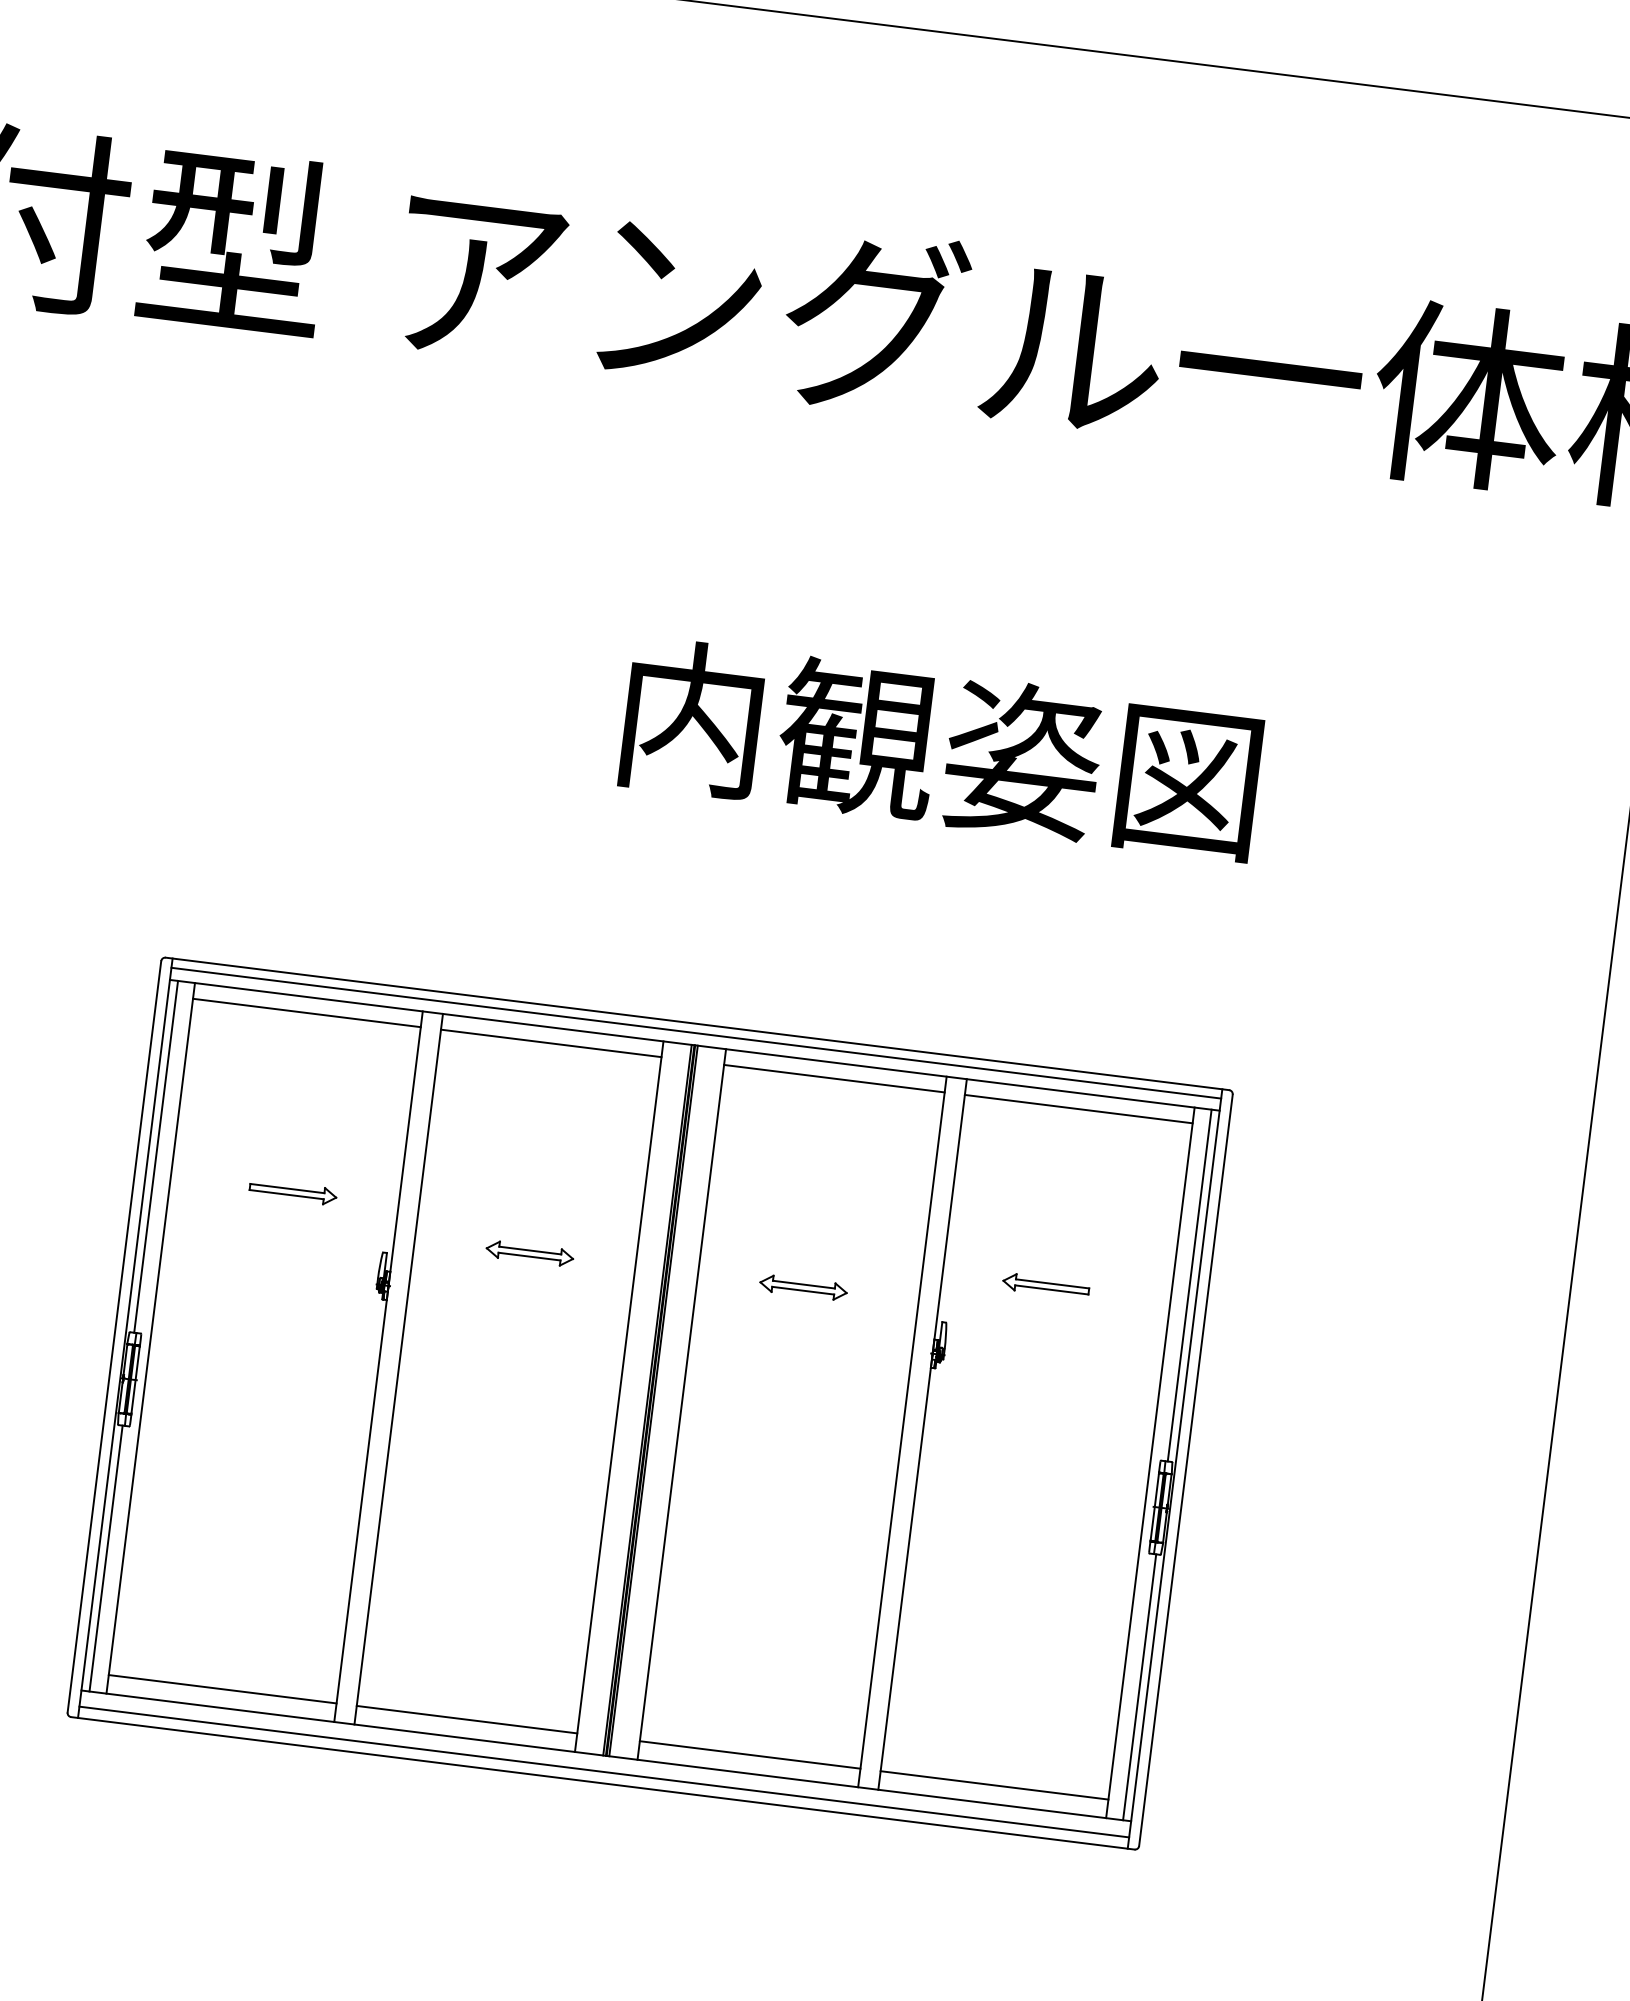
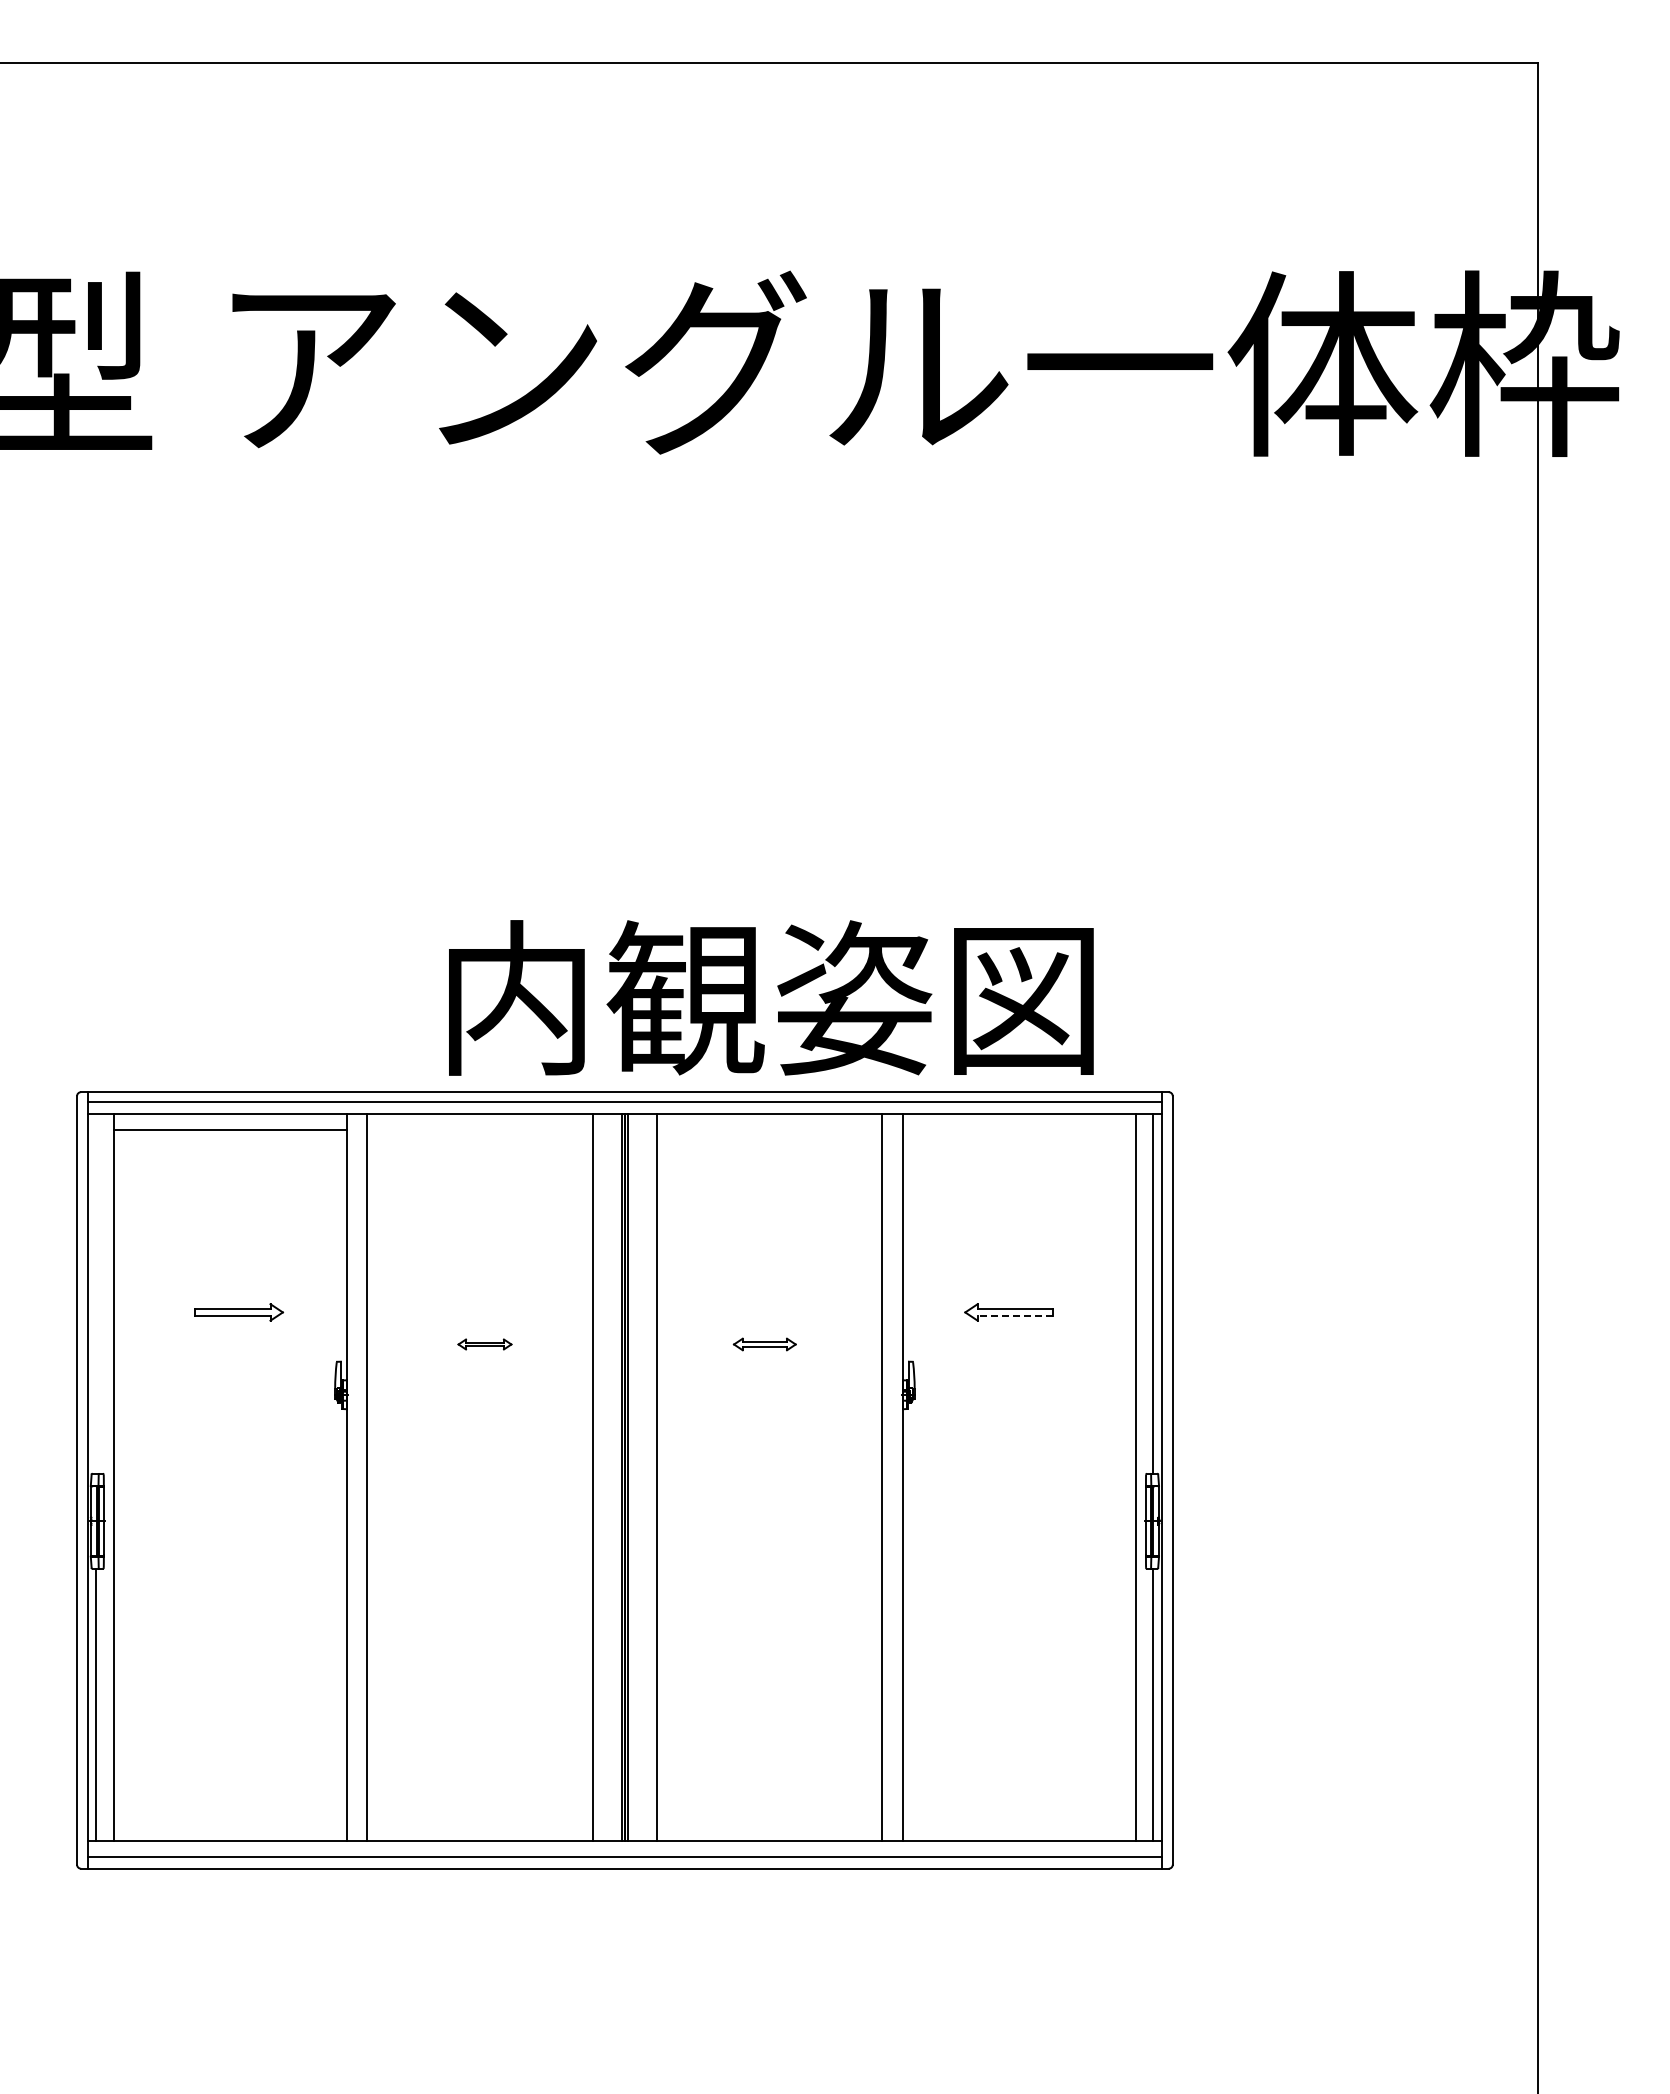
text: (941, 748) -> (771, 997), moved
line: (550, 1043) -> (479, 1130), removed
line: (834, 1079) -> (769, 1130), removed
line: (1078, 1109) -> (1019, 1130), removed
line: (156, 1156) -> (96, 1293), removed
part: (529, 1253) -> (484, 1344), size x0.6
part: (803, 1287) -> (764, 1344), size x0.7
line: (1051, 1289) -> (1014, 1315), solid -> dashed
line: (221, 1688) -> (229, 1821), removed
line: (466, 1719) -> (479, 1821), removed
line: (750, 1754) -> (769, 1821), removed
line: (994, 1785) -> (1019, 1821), removed

